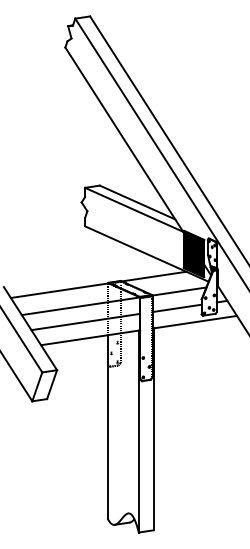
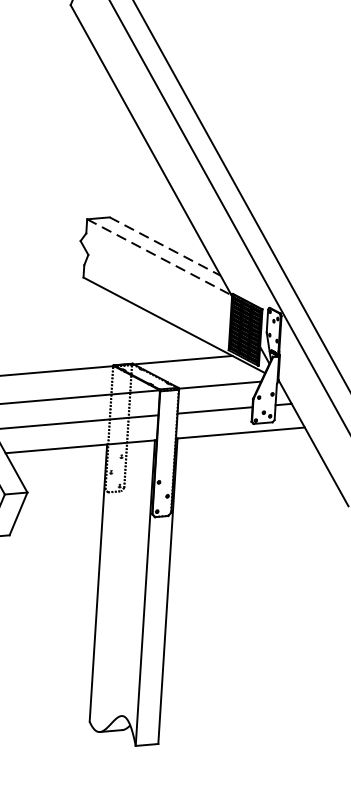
line: (138, 202) -> (166, 246), solid -> dashed
line: (134, 209) -> (159, 256), solid -> dashed

